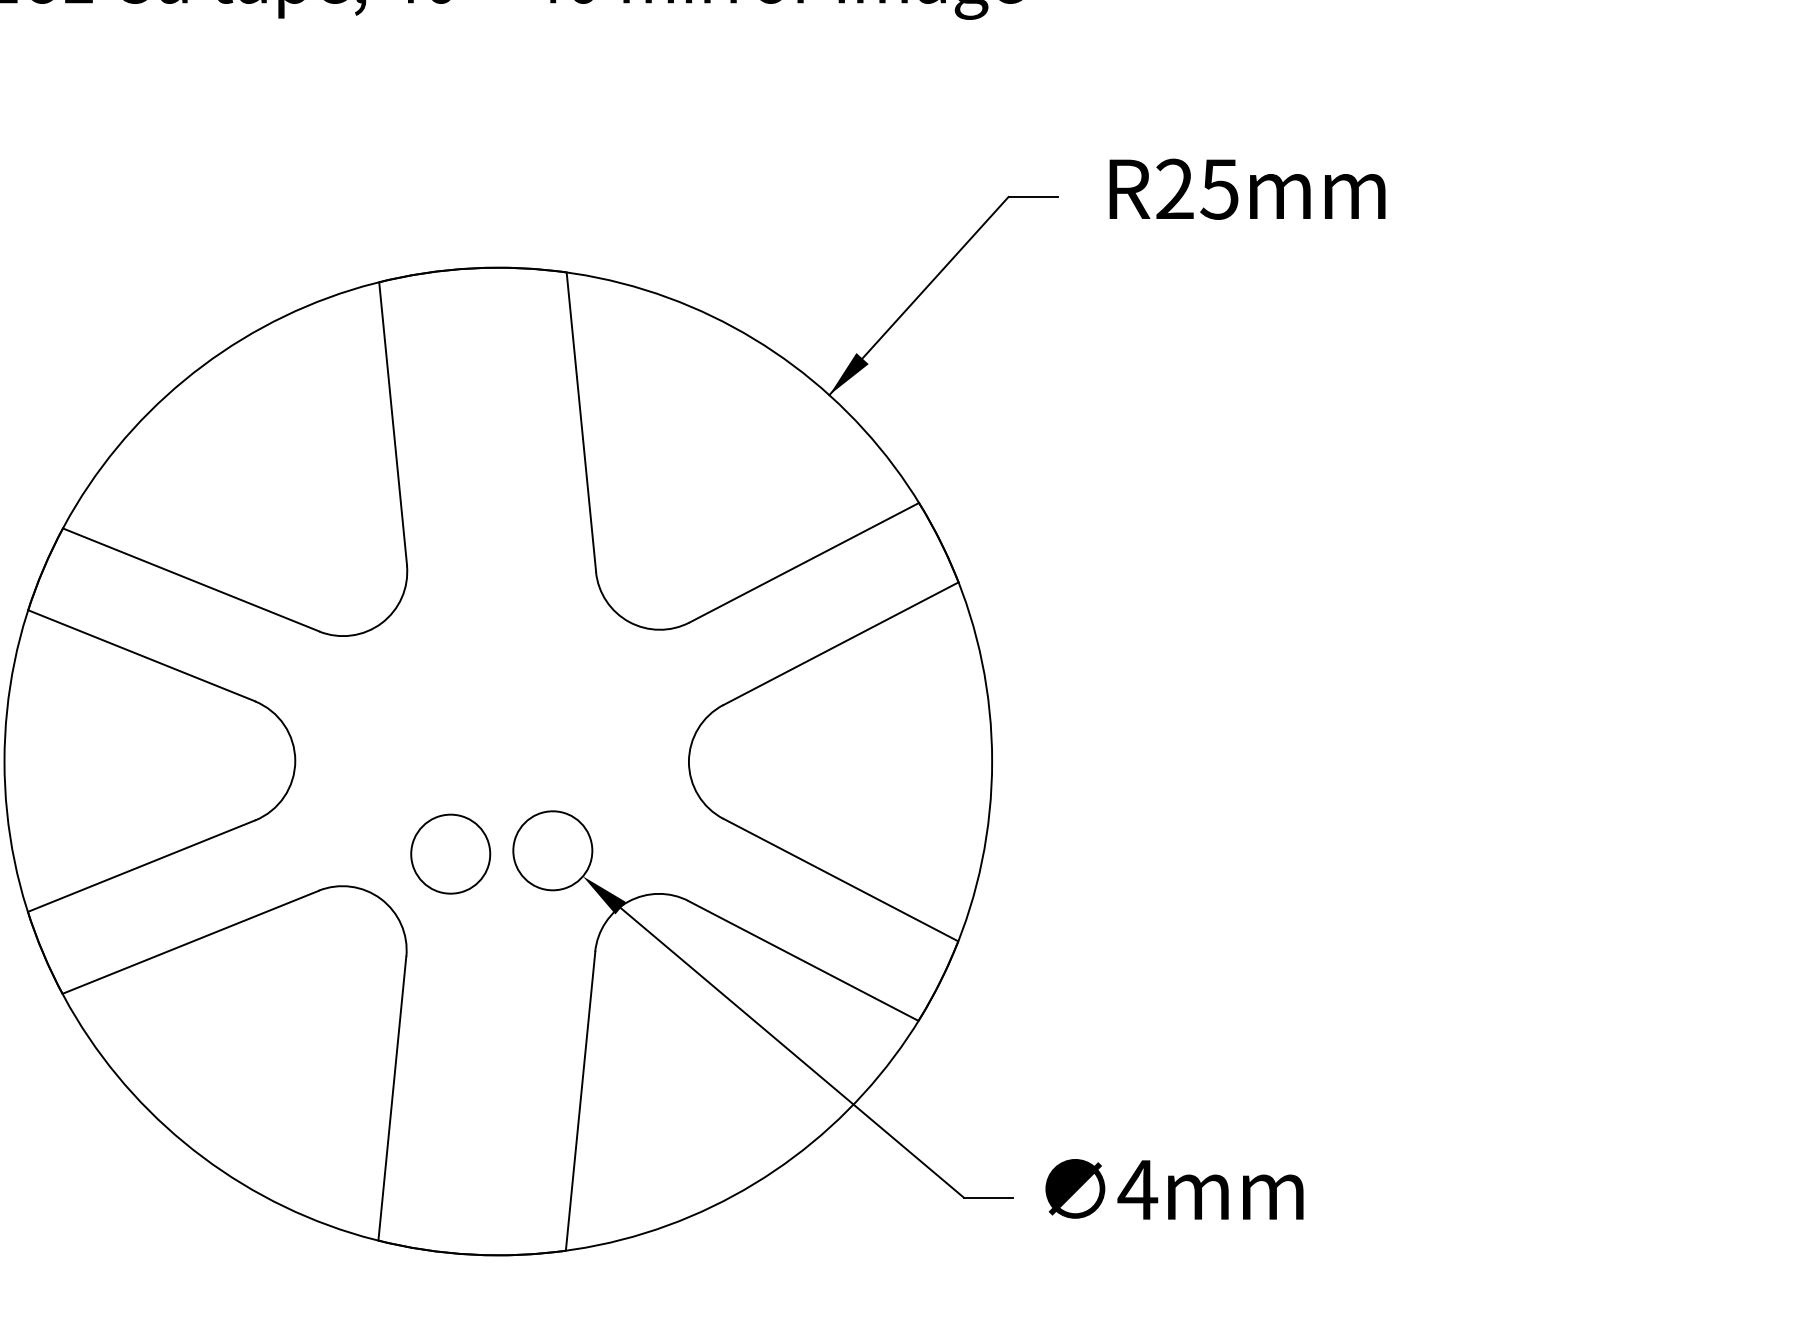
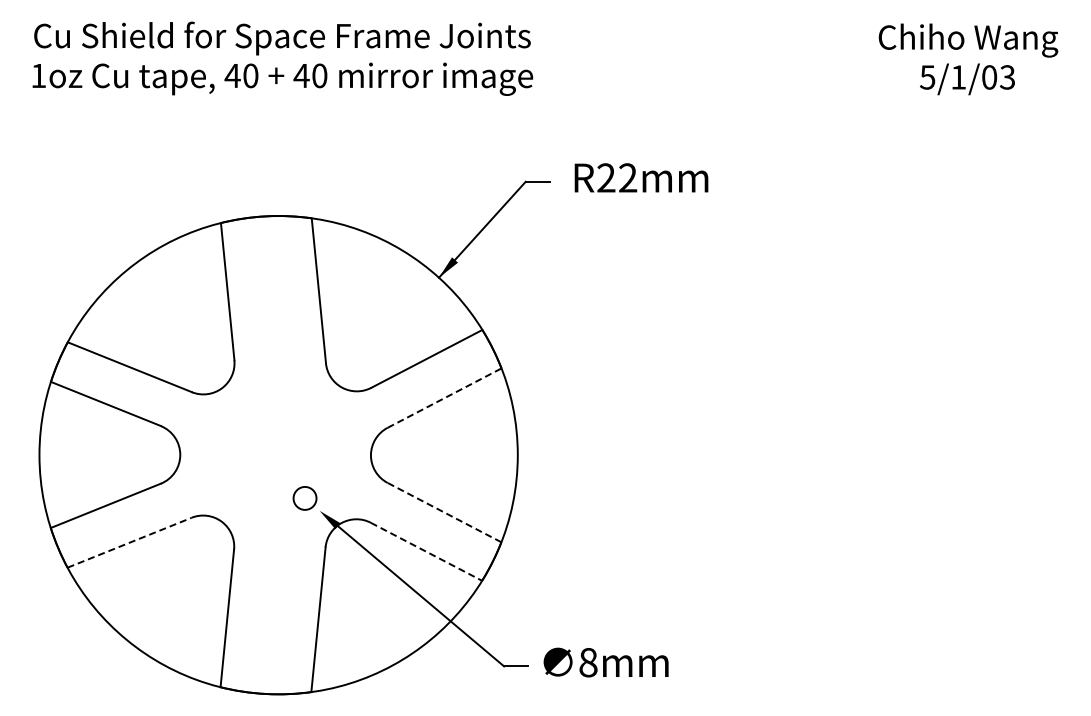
text: (1218, 188) -> (627, 177), R25mm -> R22mm
line: (842, 642) -> (445, 397), solid -> dashed
circle: (551, 850) -> (304, 498), size x0.6
circle: (450, 855) -> (255, 500), removed
line: (840, 879) -> (444, 512), solid -> dashed
line: (190, 941) -> (129, 542), solid -> dashed
line: (803, 960) -> (426, 551), solid -> dashed
text: (1138, 1189) -> (588, 662), 4mm -> 8mm

